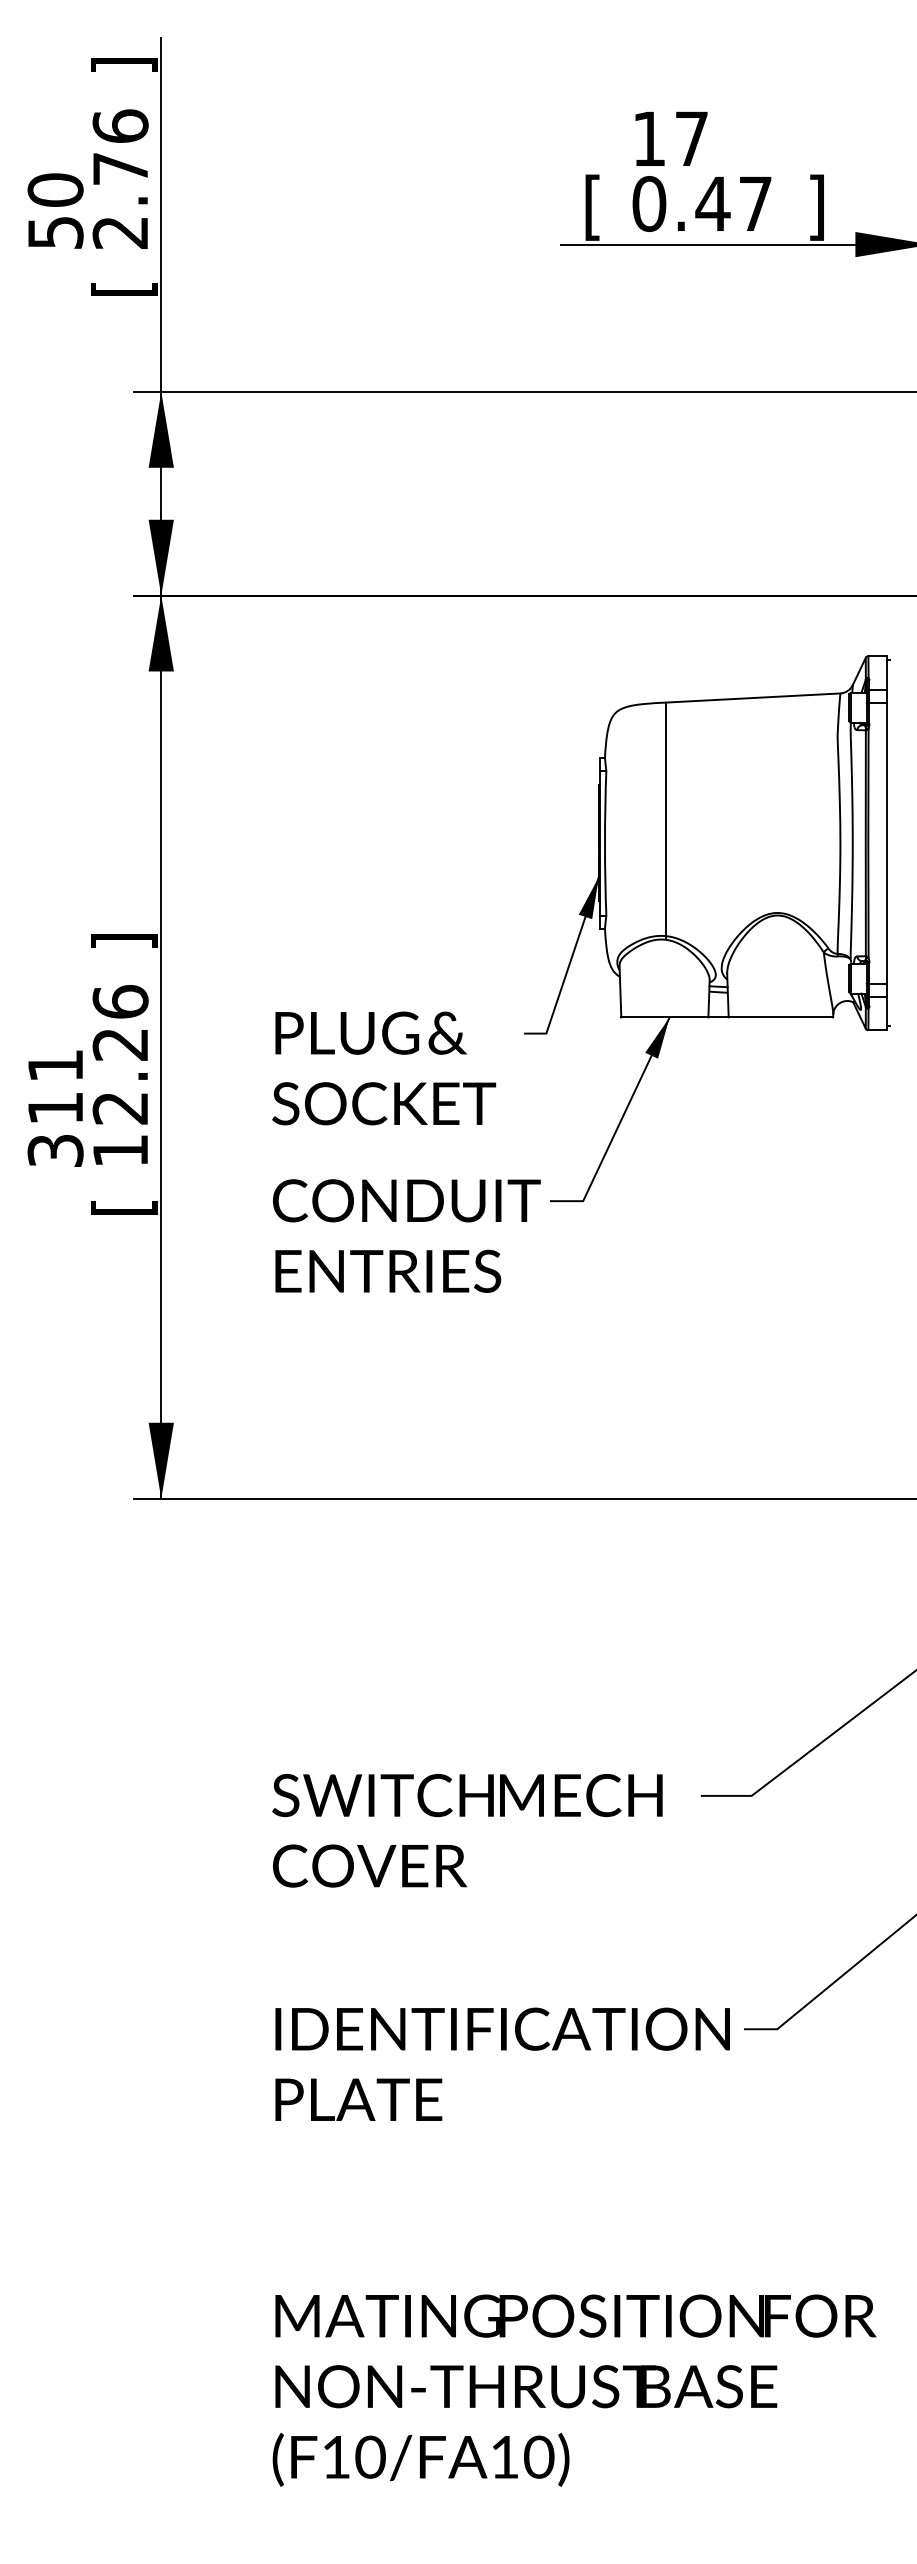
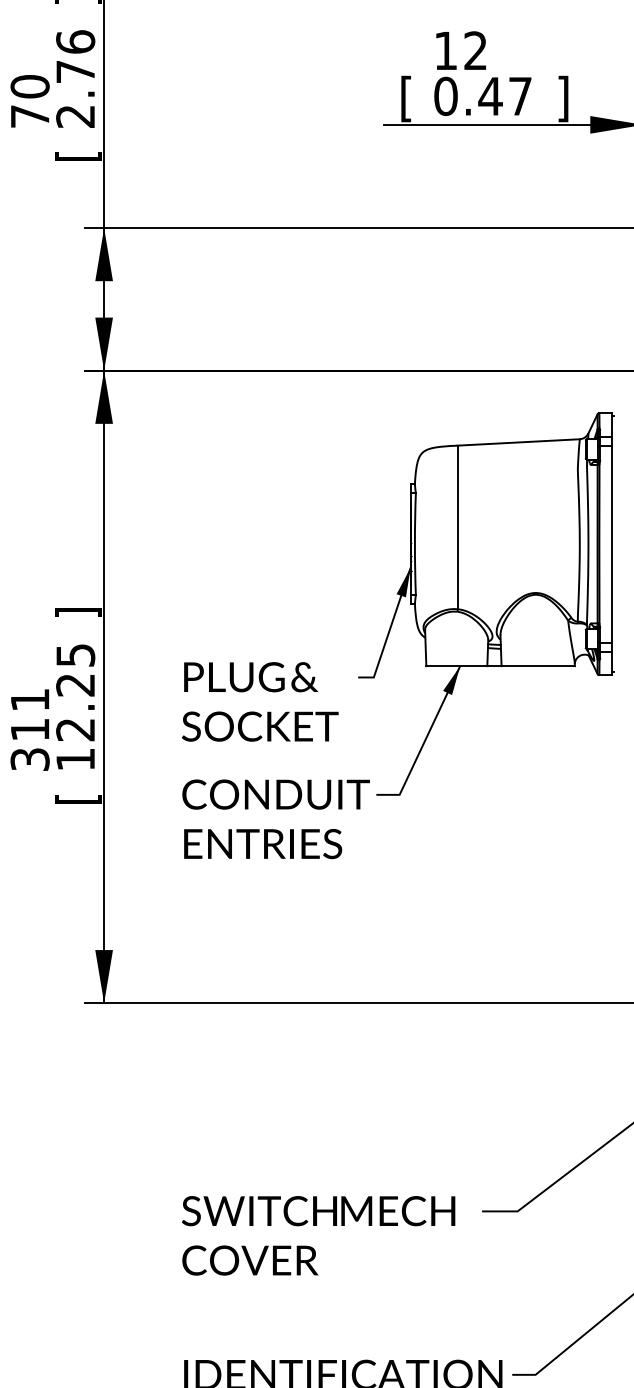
text: (691, 138) -> (475, 50), 17 -> 12
text: (55, 232) -> (30, 116), 50 -> 70
text: (120, 1001) -> (75, 655), 12.26 -> 12.25

